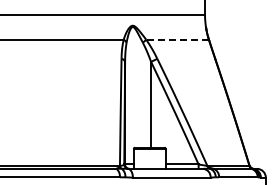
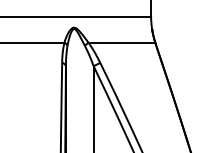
line: (177, 39) -> (121, 42), dashed -> solid

